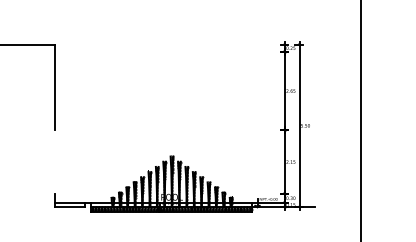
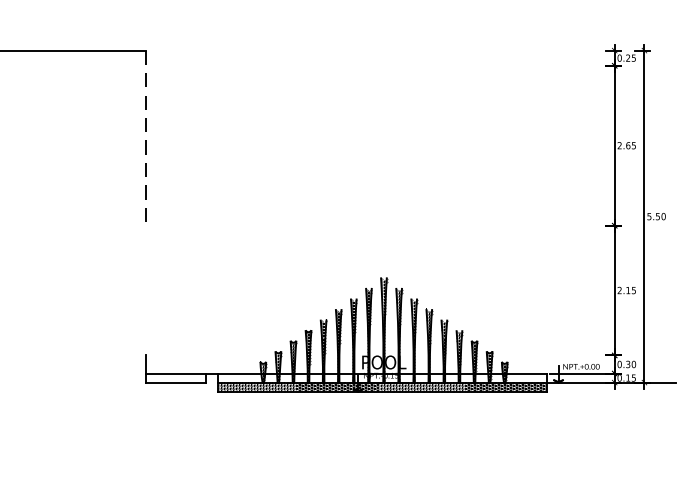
line: (55, 87) -> (146, 138), solid -> dashed

